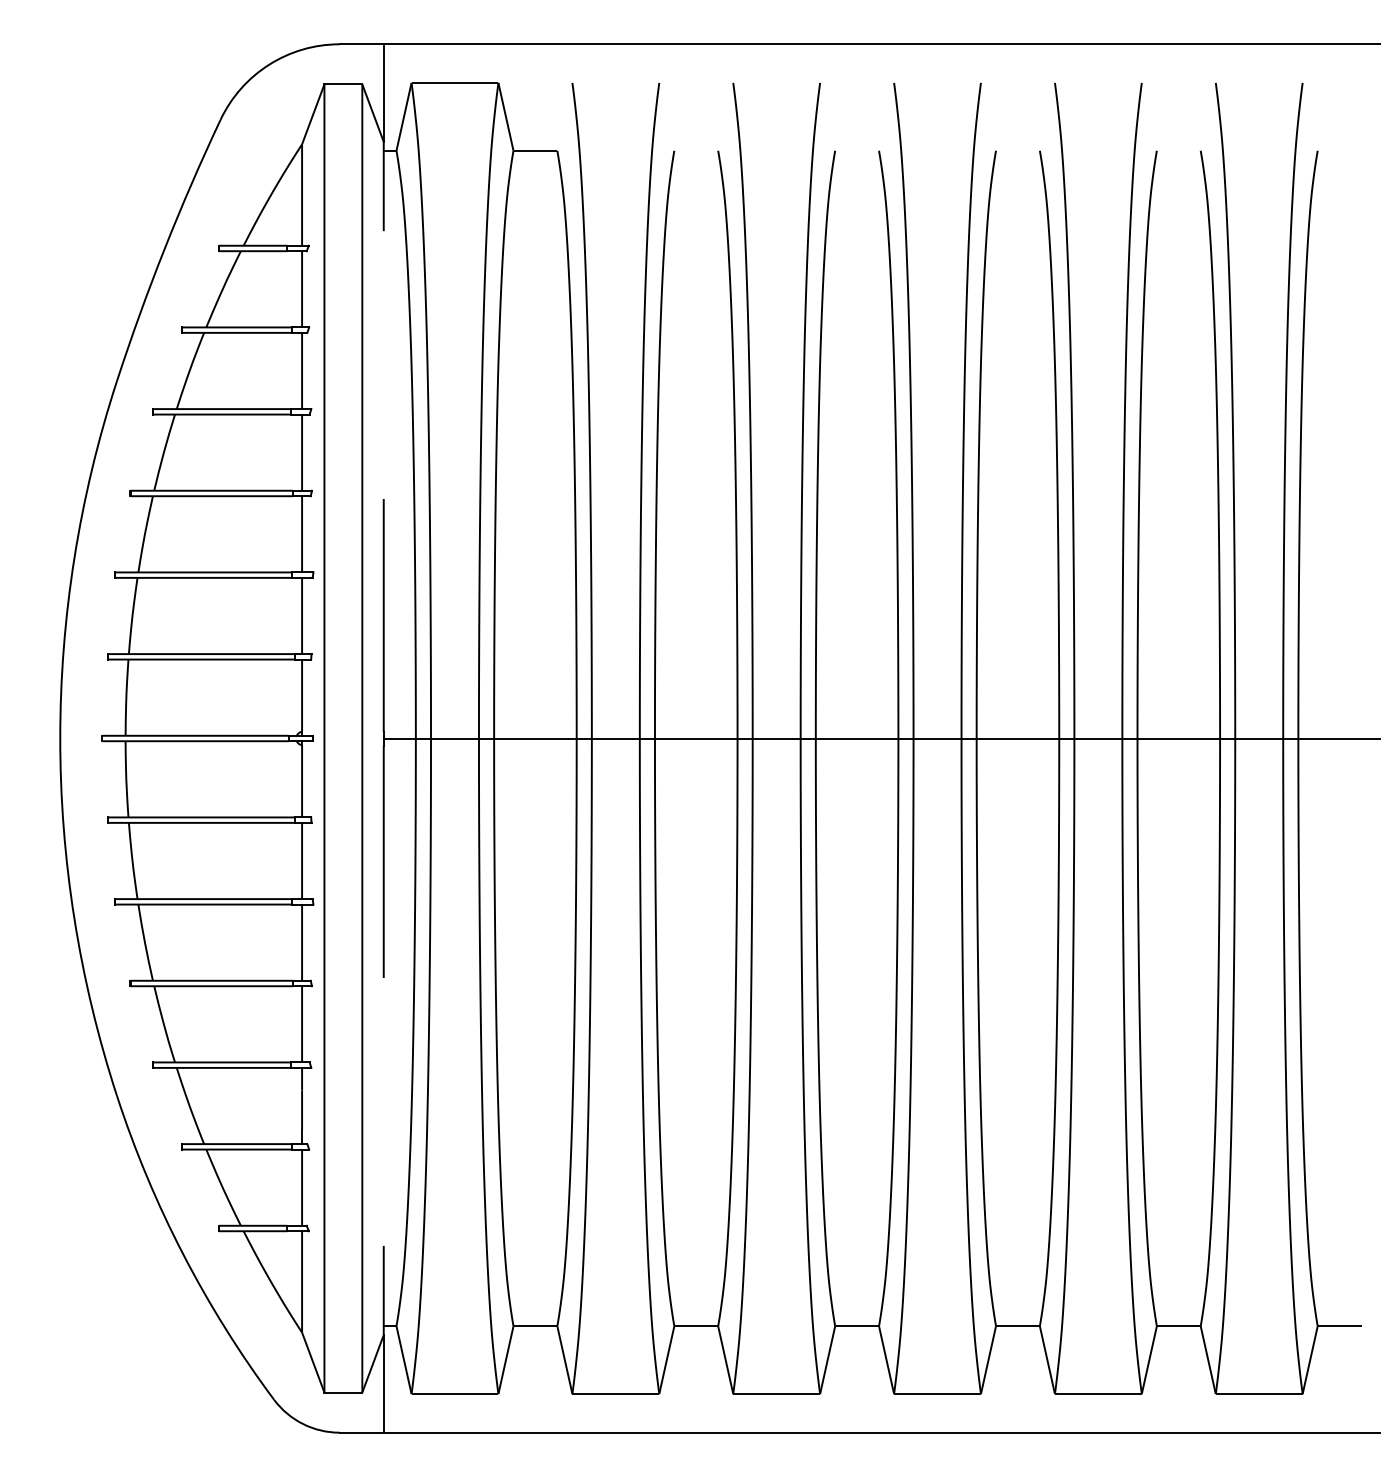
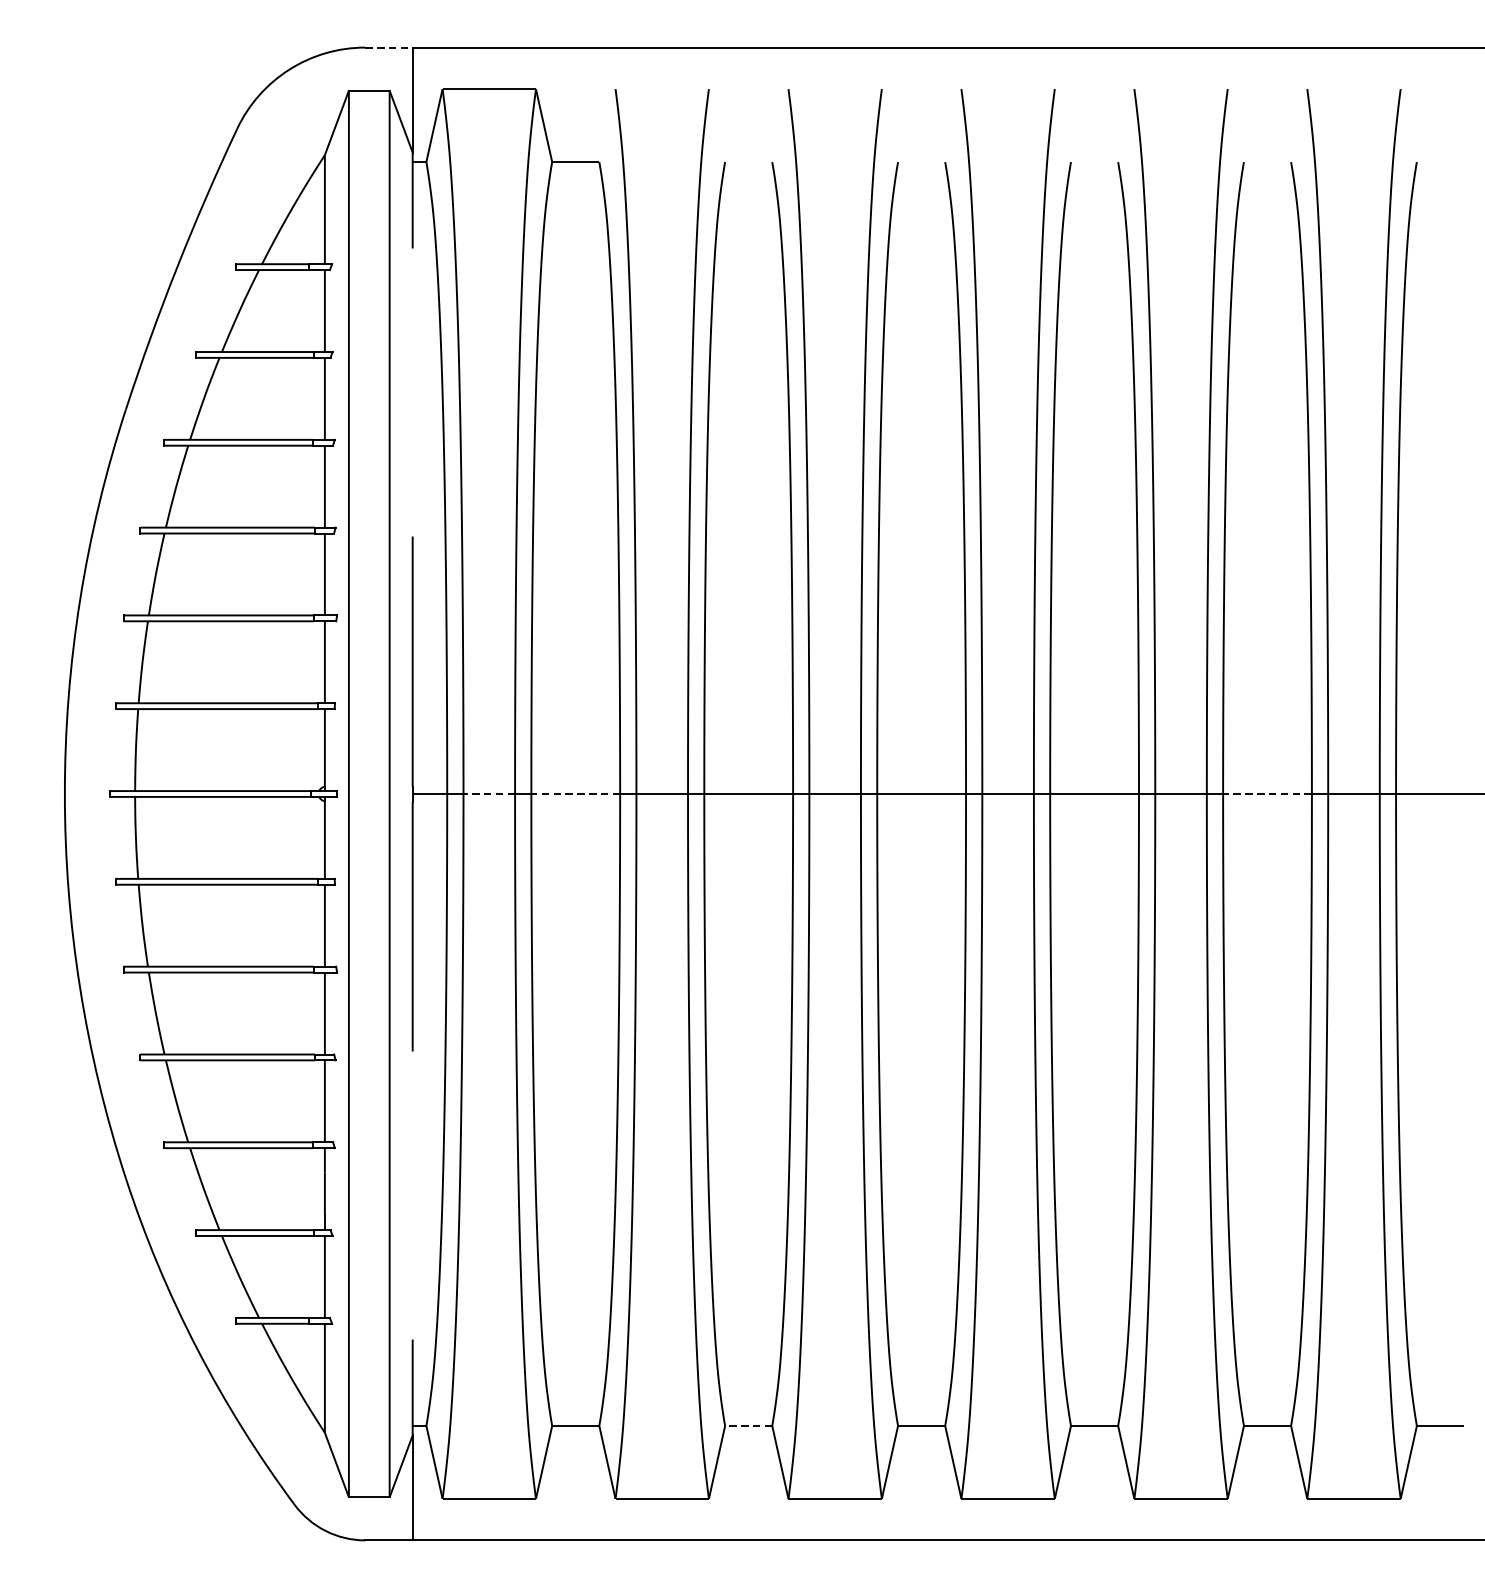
line: (362, 44) -> (389, 47), solid -> dashed
line: (455, 738) -> (489, 794), solid -> dashed
line: (534, 738) -> (574, 794), solid -> dashed
line: (1178, 738) -> (1267, 794), solid -> dashed
line: (696, 1326) -> (748, 1426), solid -> dashed

